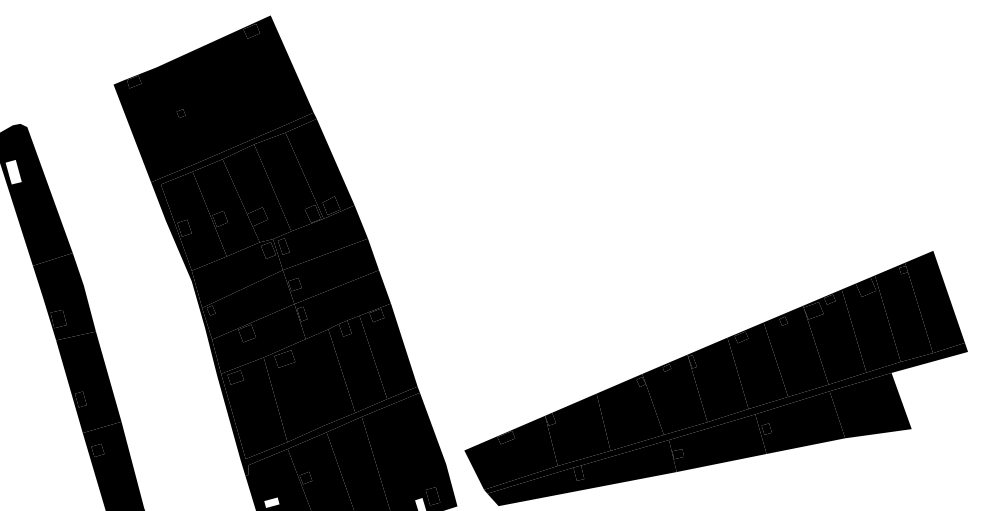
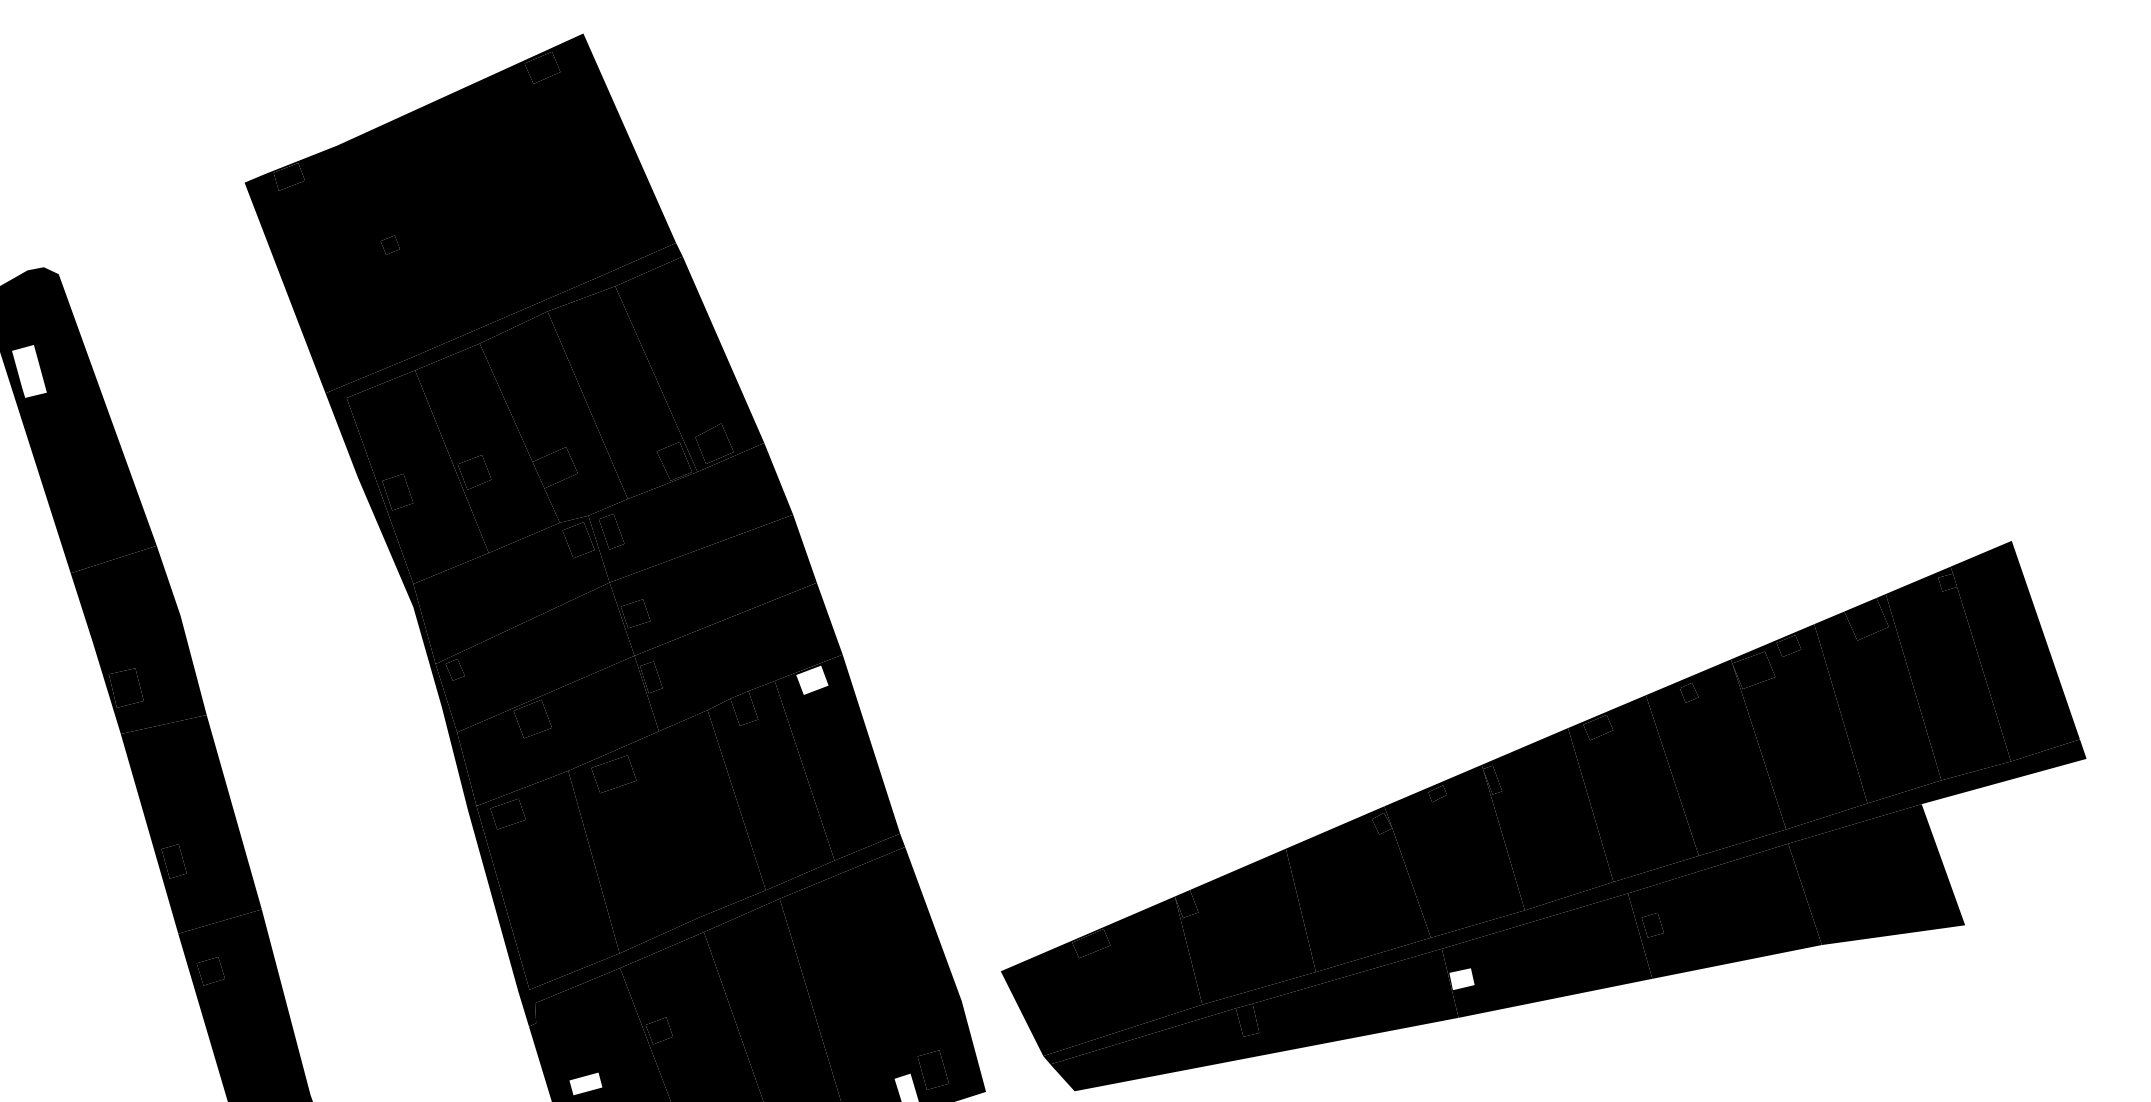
fill: (376, 315) -> (811, 680), removed
fill: (678, 454) -> (1462, 979), removed

